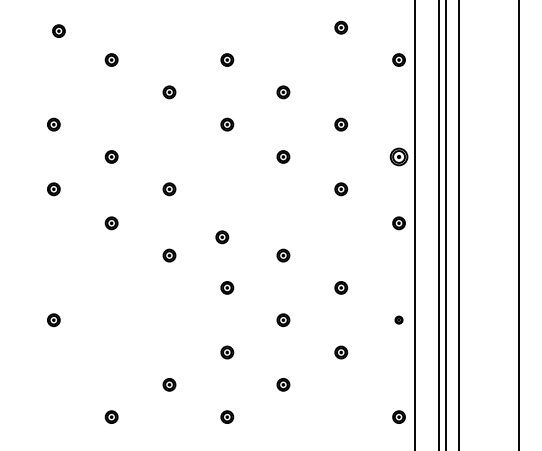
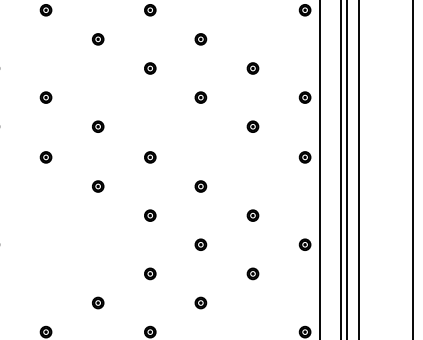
part: (398, 156) -> (304, 97), size x0.71
part: (222, 237) -> (150, 157), moved
part: (398, 319) -> (304, 244), size x1.67

